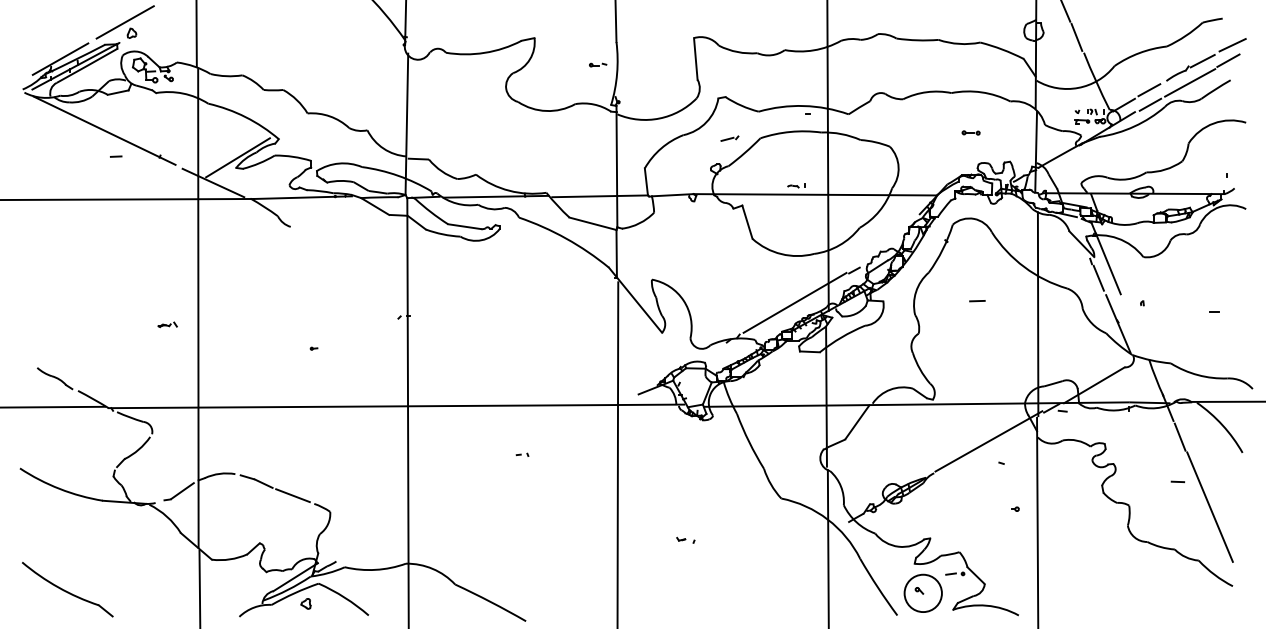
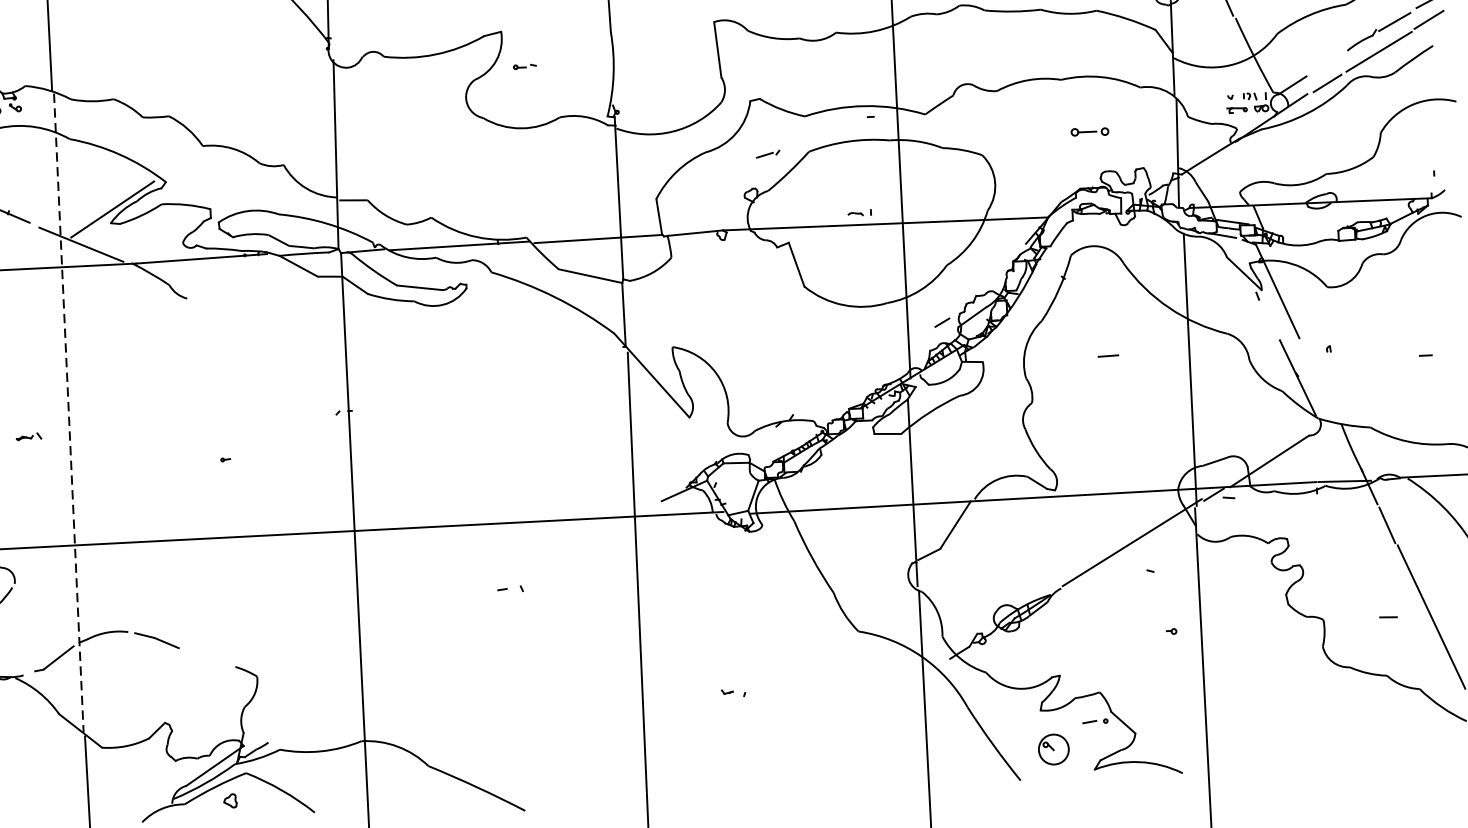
part: (598, 64) -> (525, 65), moved
line: (1149, 90) -> (1325, 64), removed
part: (970, 132) -> (1088, 131), size x1.6
line: (1098, 277) -> (1268, 317), removed
line: (794, 302) -> (864, 368), removed
line: (198, 308) -> (68, 413), solid -> dashed
part: (522, 454) -> (510, 588), size x1.6
line: (1177, 481) -> (1387, 616), moved
line: (292, 495) -> (205, 657), removed
circle: (922, 593) -> (1052, 749), size x0.6

